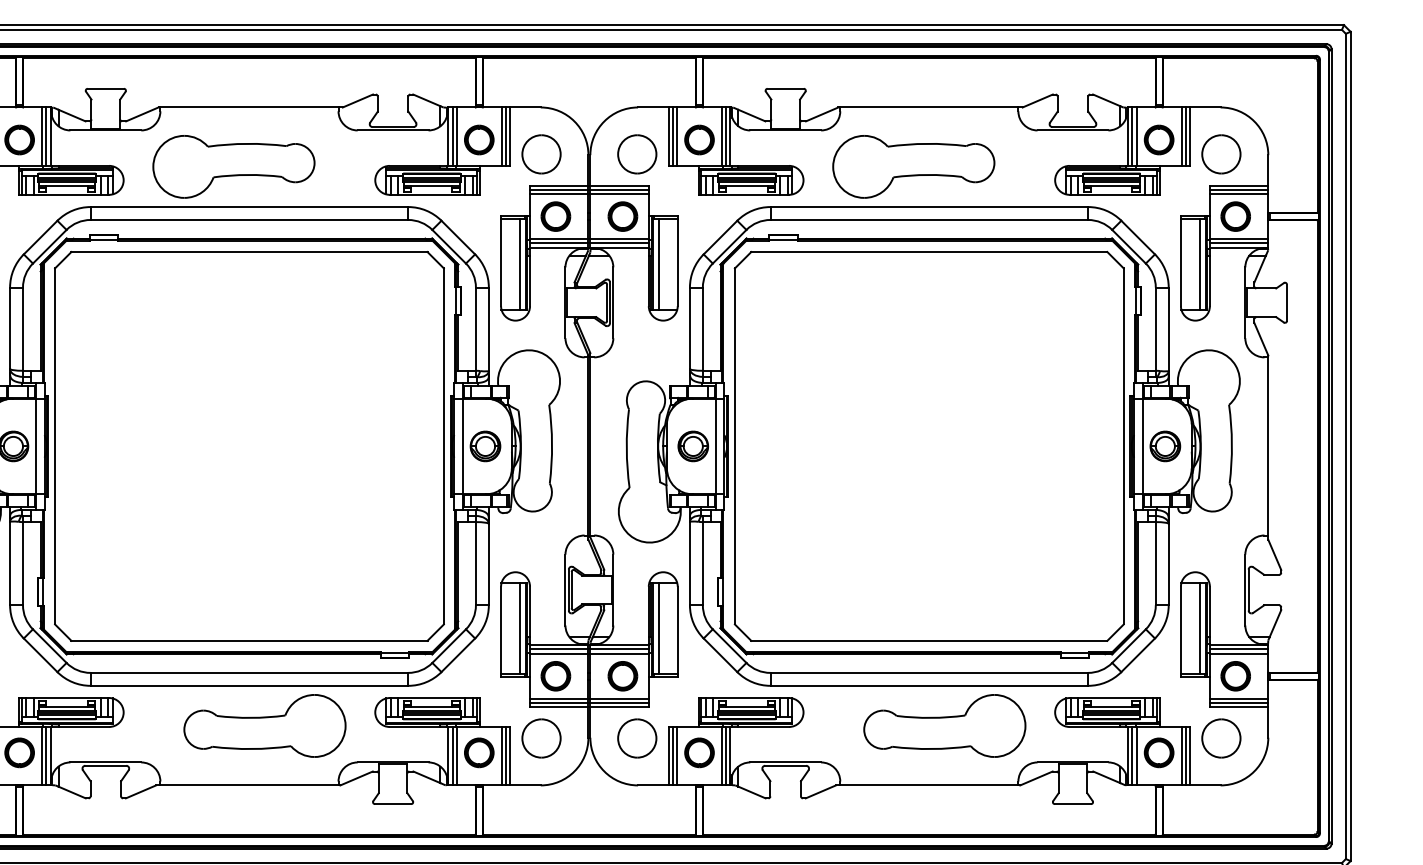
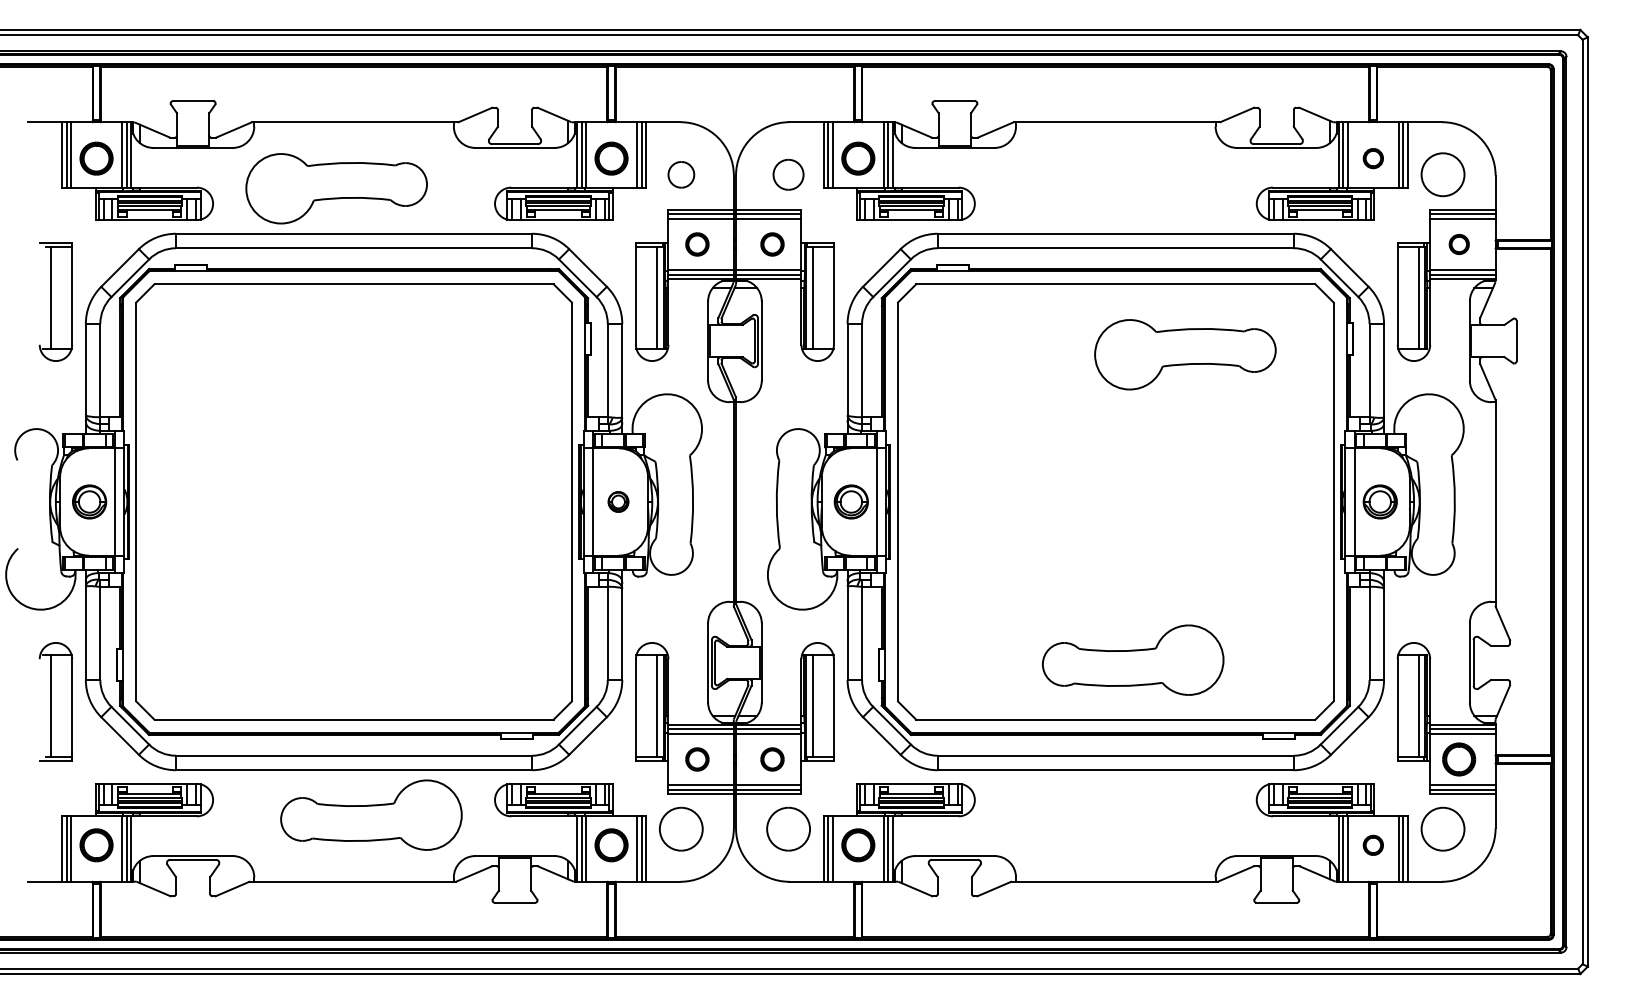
part: (1159, 139) -> (1373, 158), size x0.6
part: (541, 154) -> (681, 174), size x0.6
part: (637, 154) -> (788, 174), size x0.7
part: (913, 166) -> (1185, 354), moved
part: (555, 216) -> (697, 244), size x0.7
part: (622, 216) -> (772, 244), size x0.7
part: (1236, 216) -> (1459, 244), size x0.6
part: (485, 446) -> (618, 501), size x0.6
part: (555, 676) -> (697, 759), size x0.7
part: (622, 676) -> (772, 759), size x0.7
part: (945, 725) -> (1133, 659), moved
part: (1159, 753) -> (1373, 845), size x0.6

